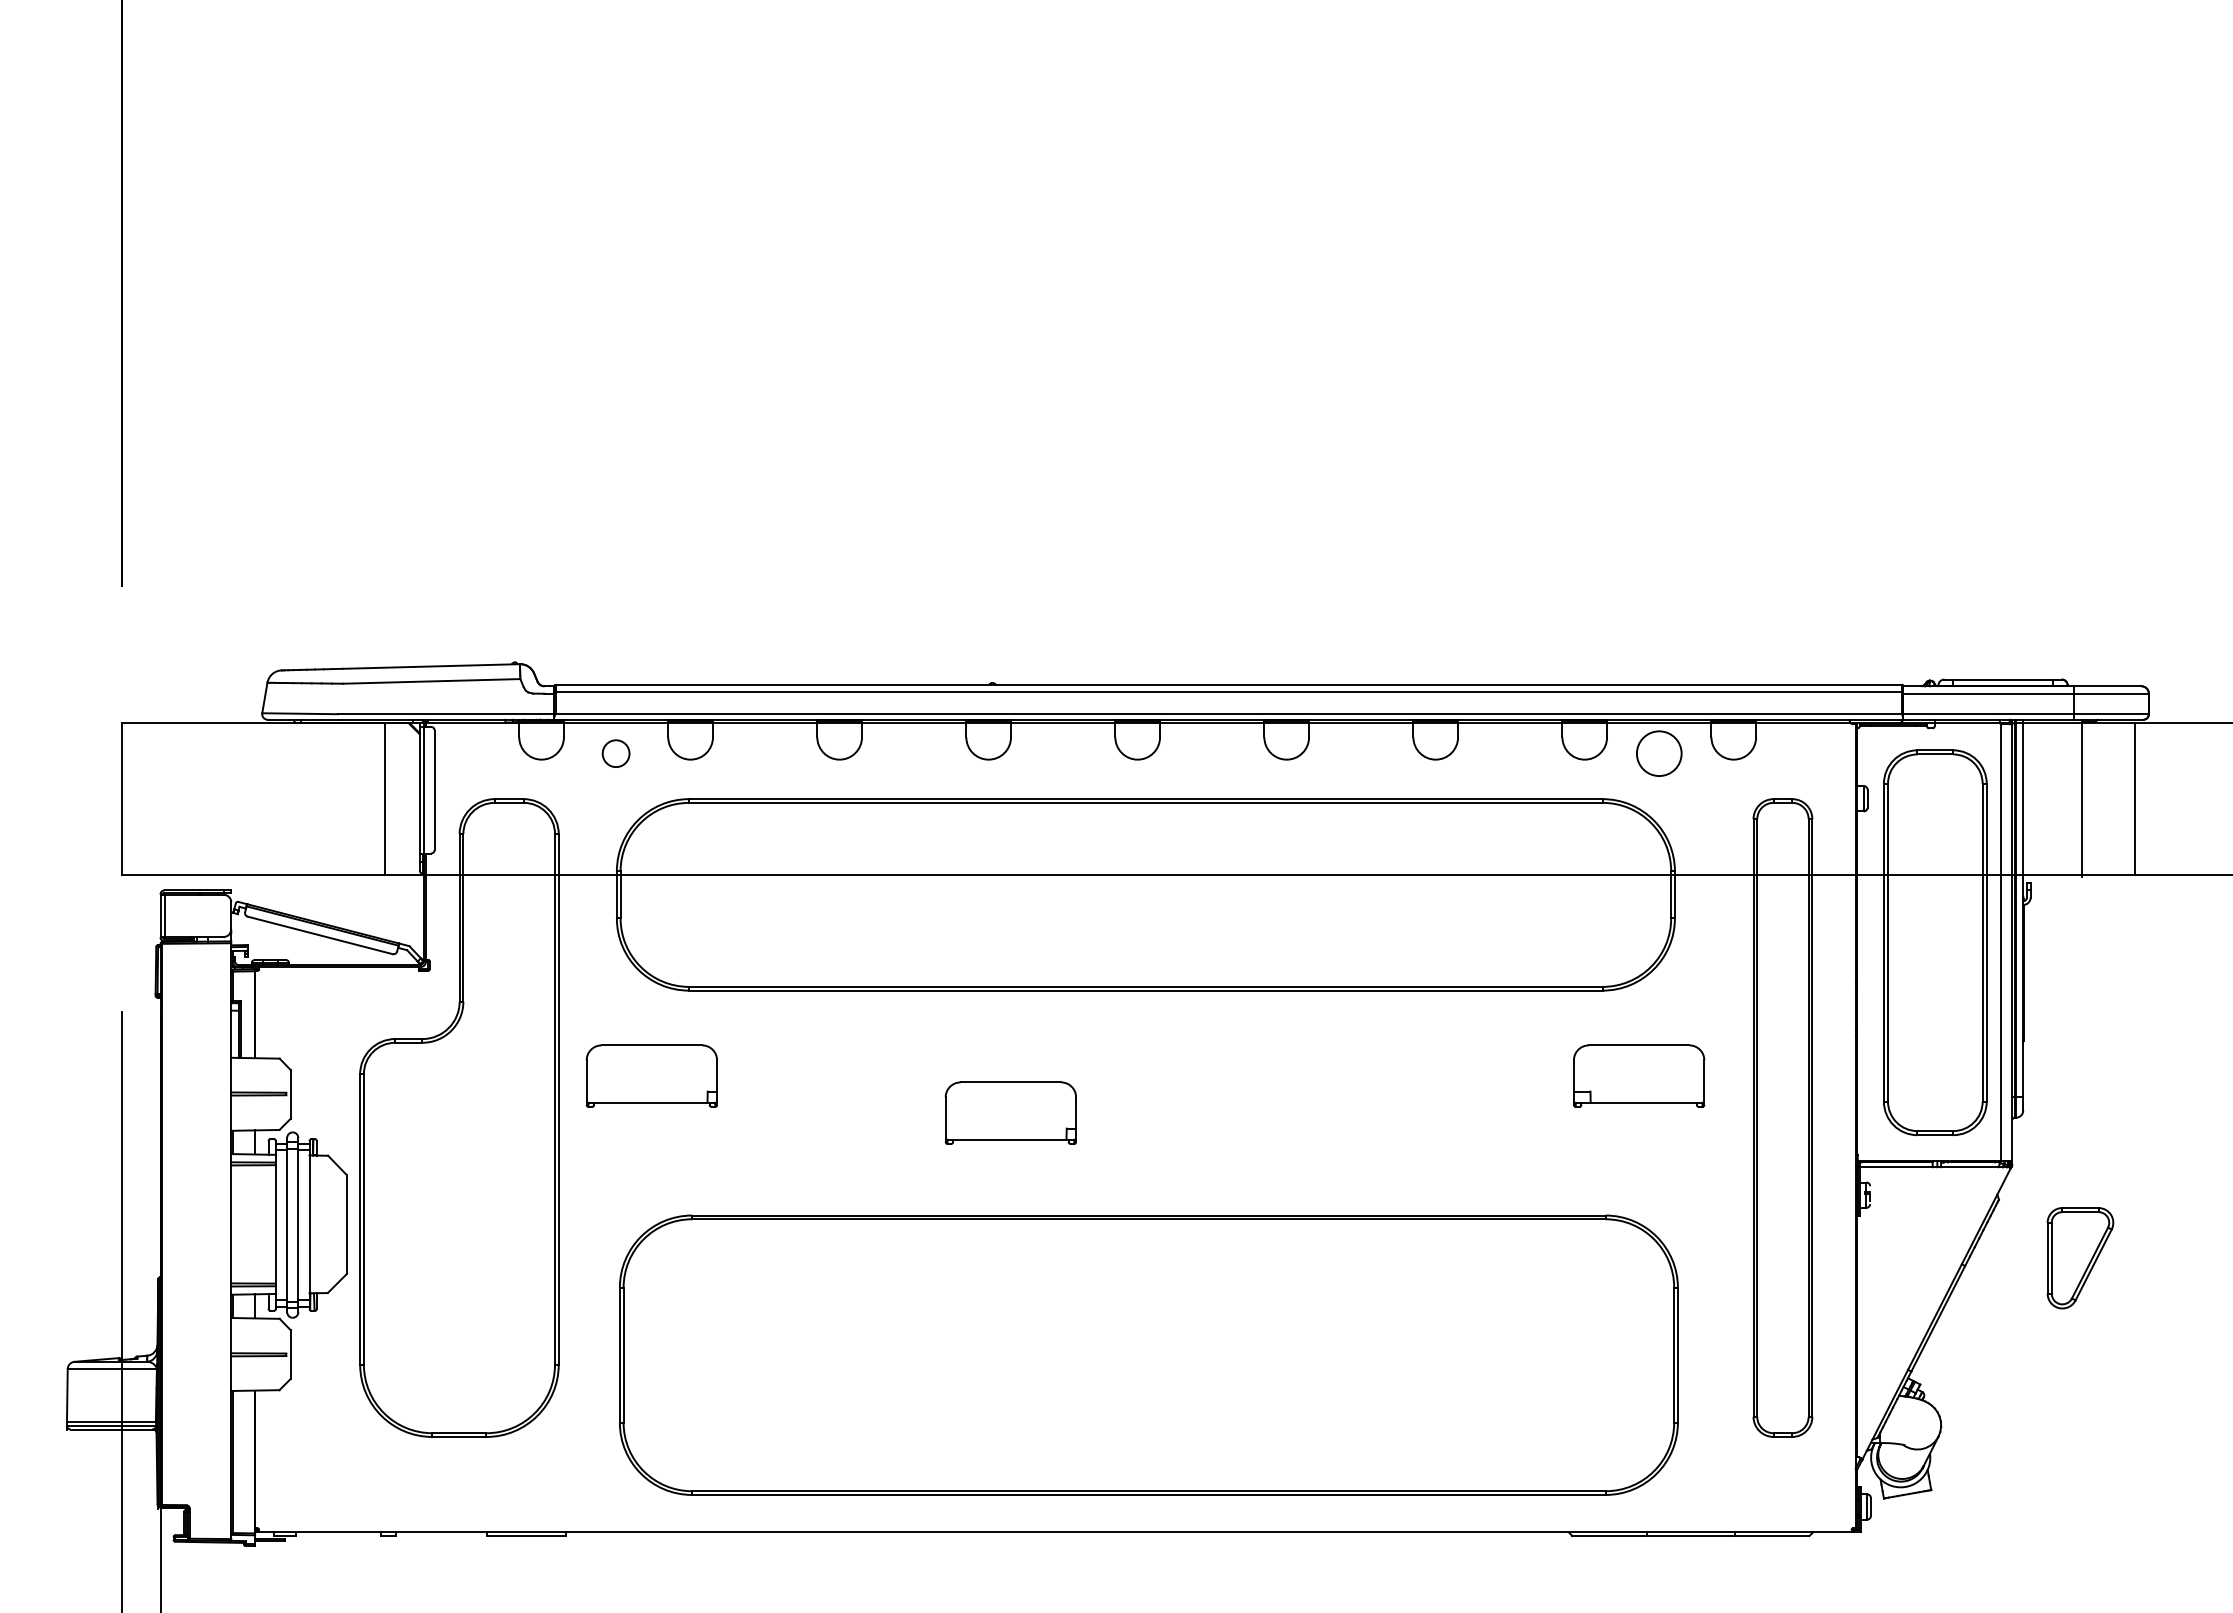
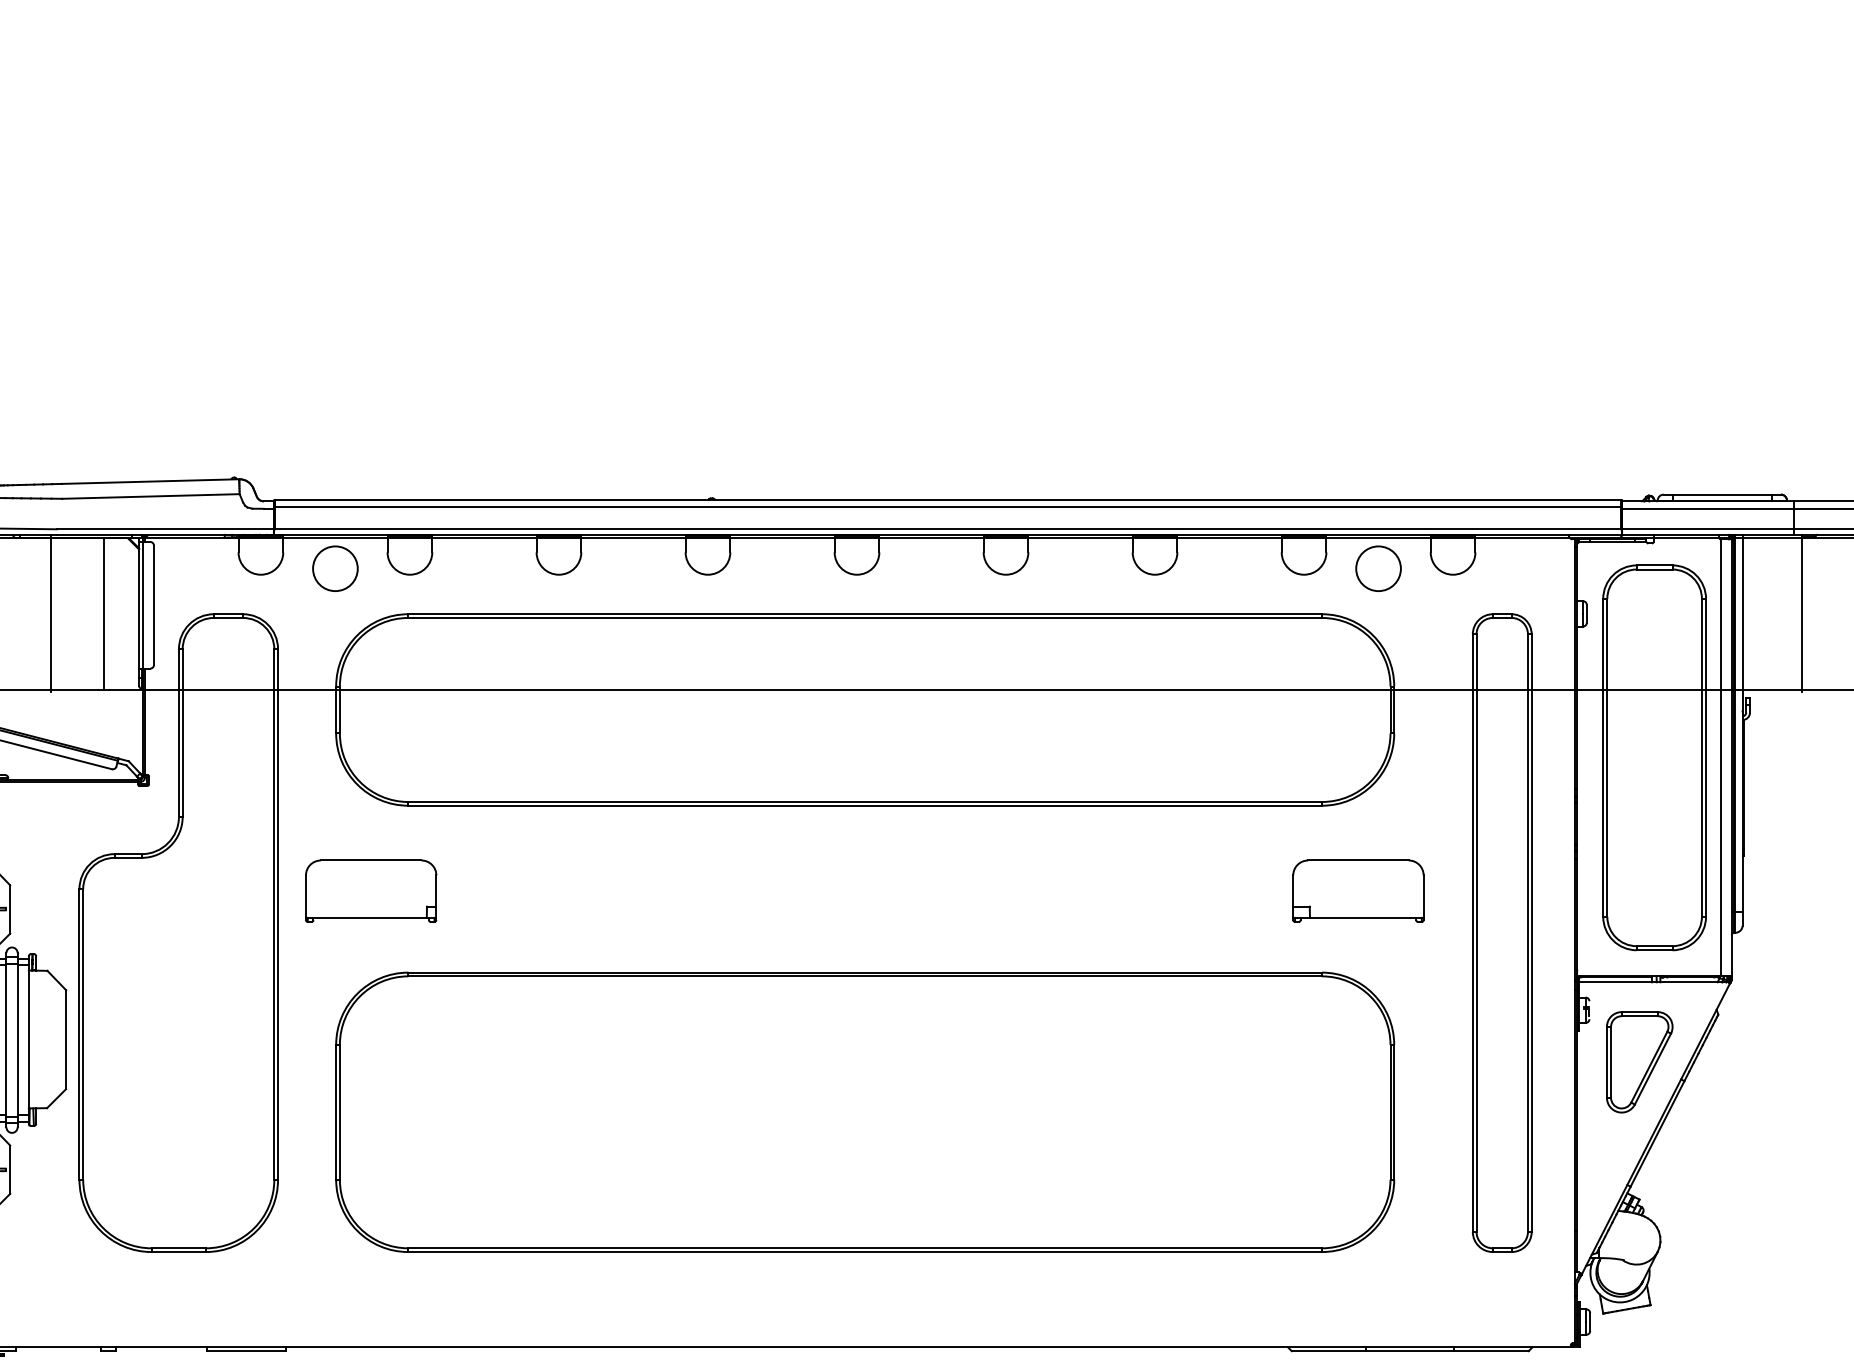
circle: (615, 753) -> (334, 568), size x1.67
line: (331, 797) -> (50, 612), added
part: (1010, 1112) -> (729, 927), removed
part: (2080, 1258) -> (1639, 1062), moved
part: (1148, 1354) -> (864, 1111), moved

